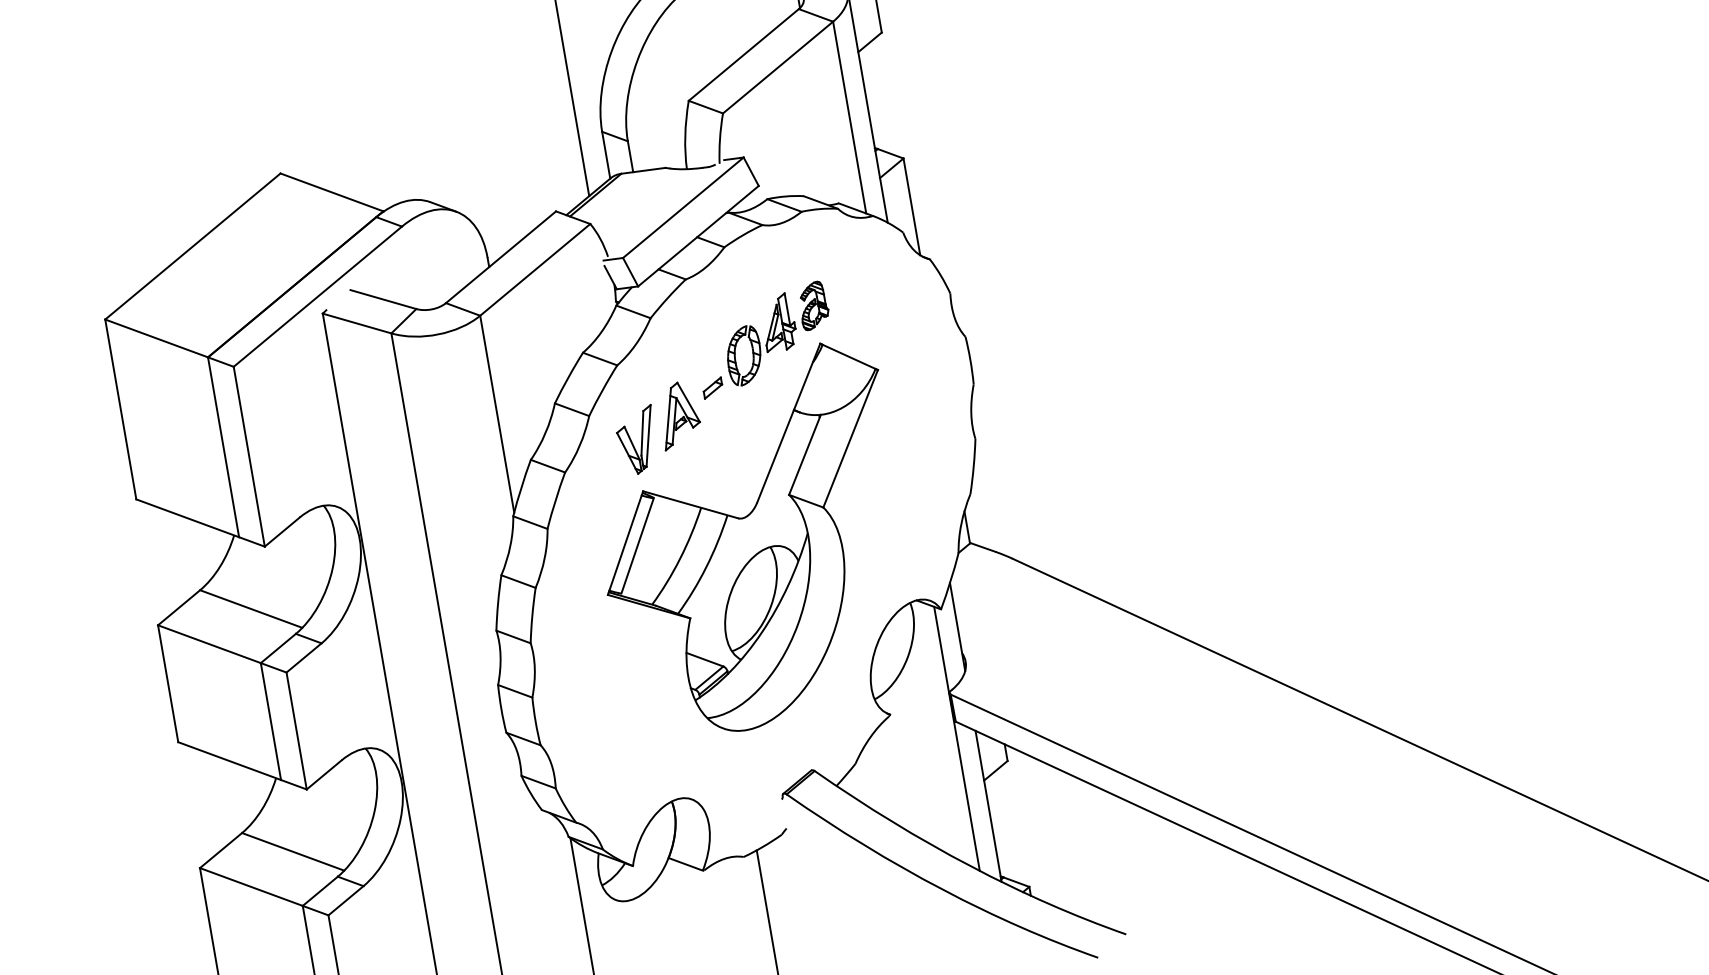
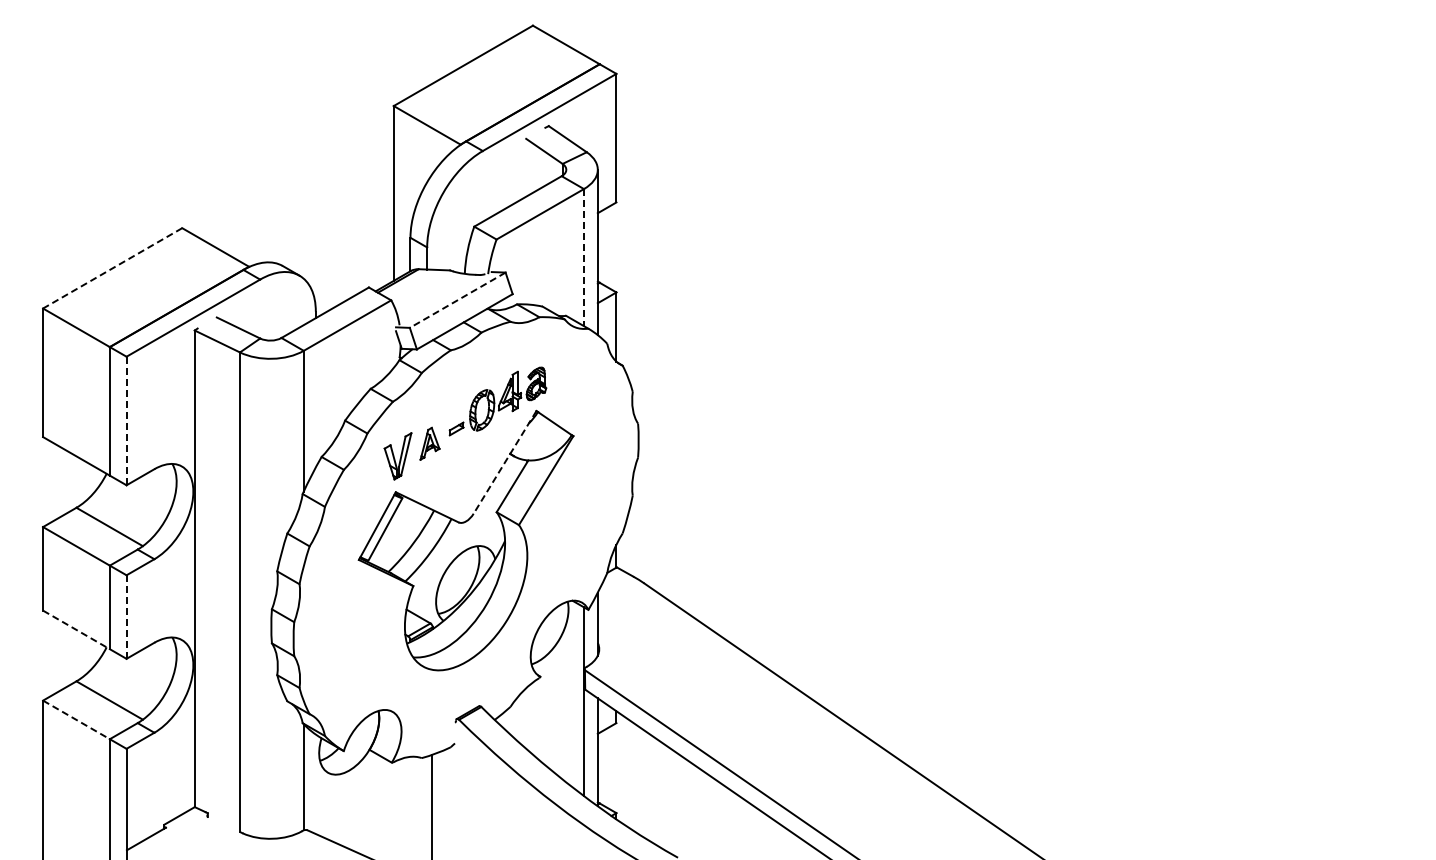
line: (848, 117) -> (583, 257), solid -> dashed
line: (683, 208) -> (457, 300), solid -> dashed
line: (192, 246) -> (112, 268), solid -> dashed
part: (678, 414) -> (429, 443), size x0.7
line: (787, 423) -> (504, 462), solid -> dashed
line: (249, 457) -> (126, 421), solid -> dashed
line: (296, 731) -> (126, 617), solid -> dashed
line: (229, 760) -> (76, 629), solid -> dashed
line: (251, 886) -> (76, 719), solid -> dashed

